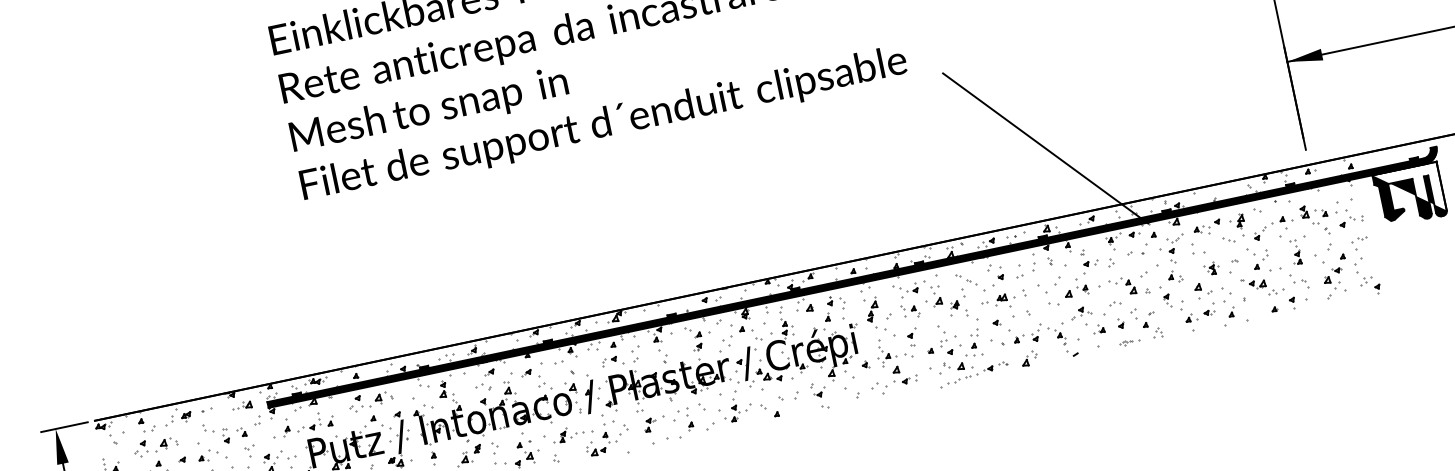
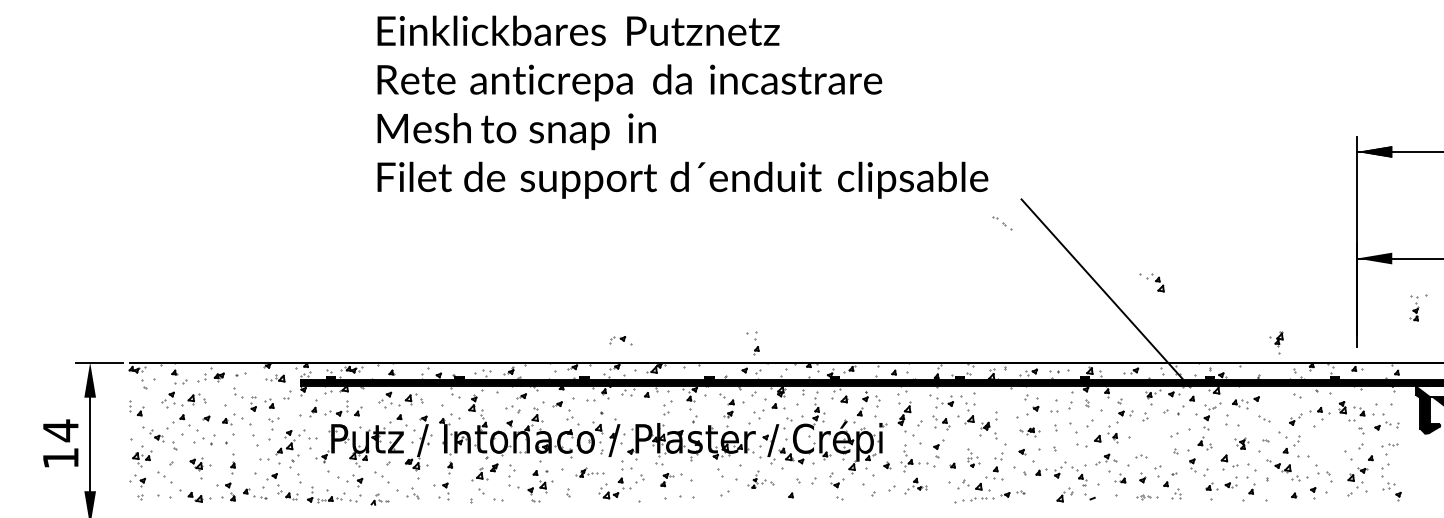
part: (1238, 225) -> (1276, 342), moved
part: (1299, 250) -> (1418, 307), moved
part: (966, 280) -> (1002, 223), moved
part: (1122, 286) -> (1151, 282), moved
part: (999, 302) -> (1029, 432), size x0.6
part: (949, 338) -> (973, 457), size x0.6
part: (1028, 358) -> (1064, 494), moved
part: (612, 361) -> (620, 340), moved
part: (897, 378) -> (915, 485), size x0.6
part: (743, 404) -> (760, 479), size x0.6
part: (685, 420) -> (752, 343), moved
part: (572, 433) -> (589, 472), size x0.7

